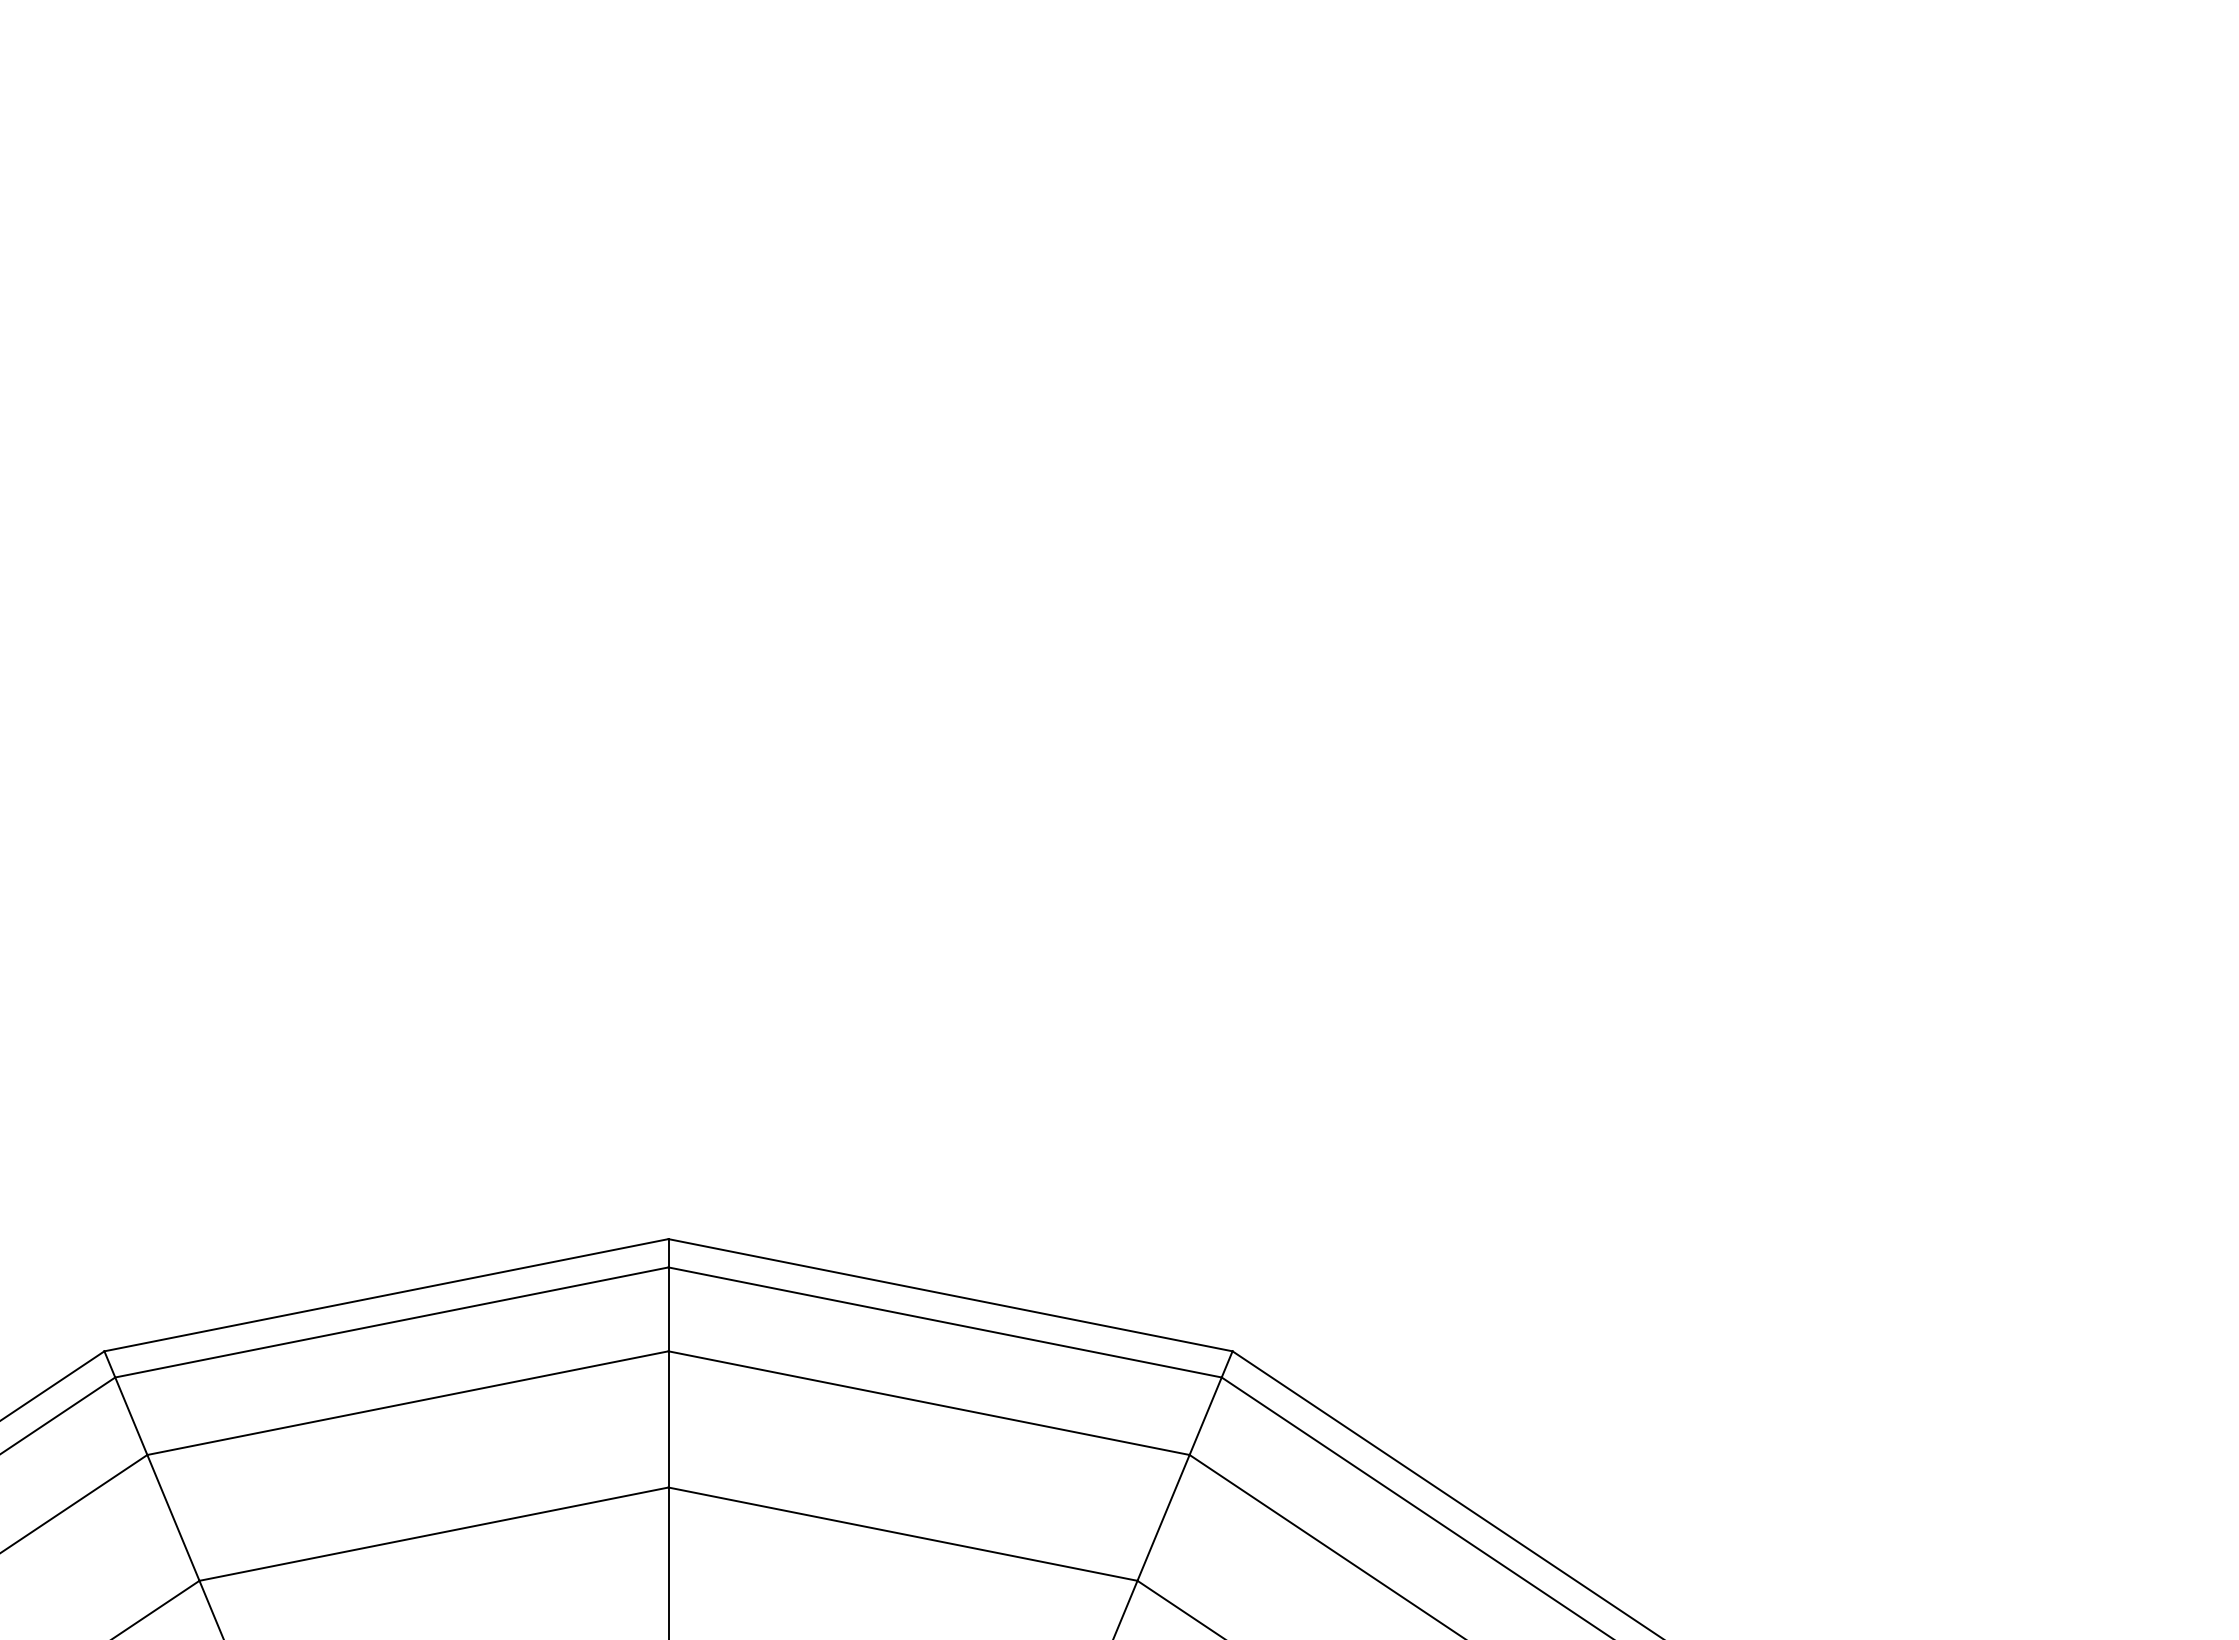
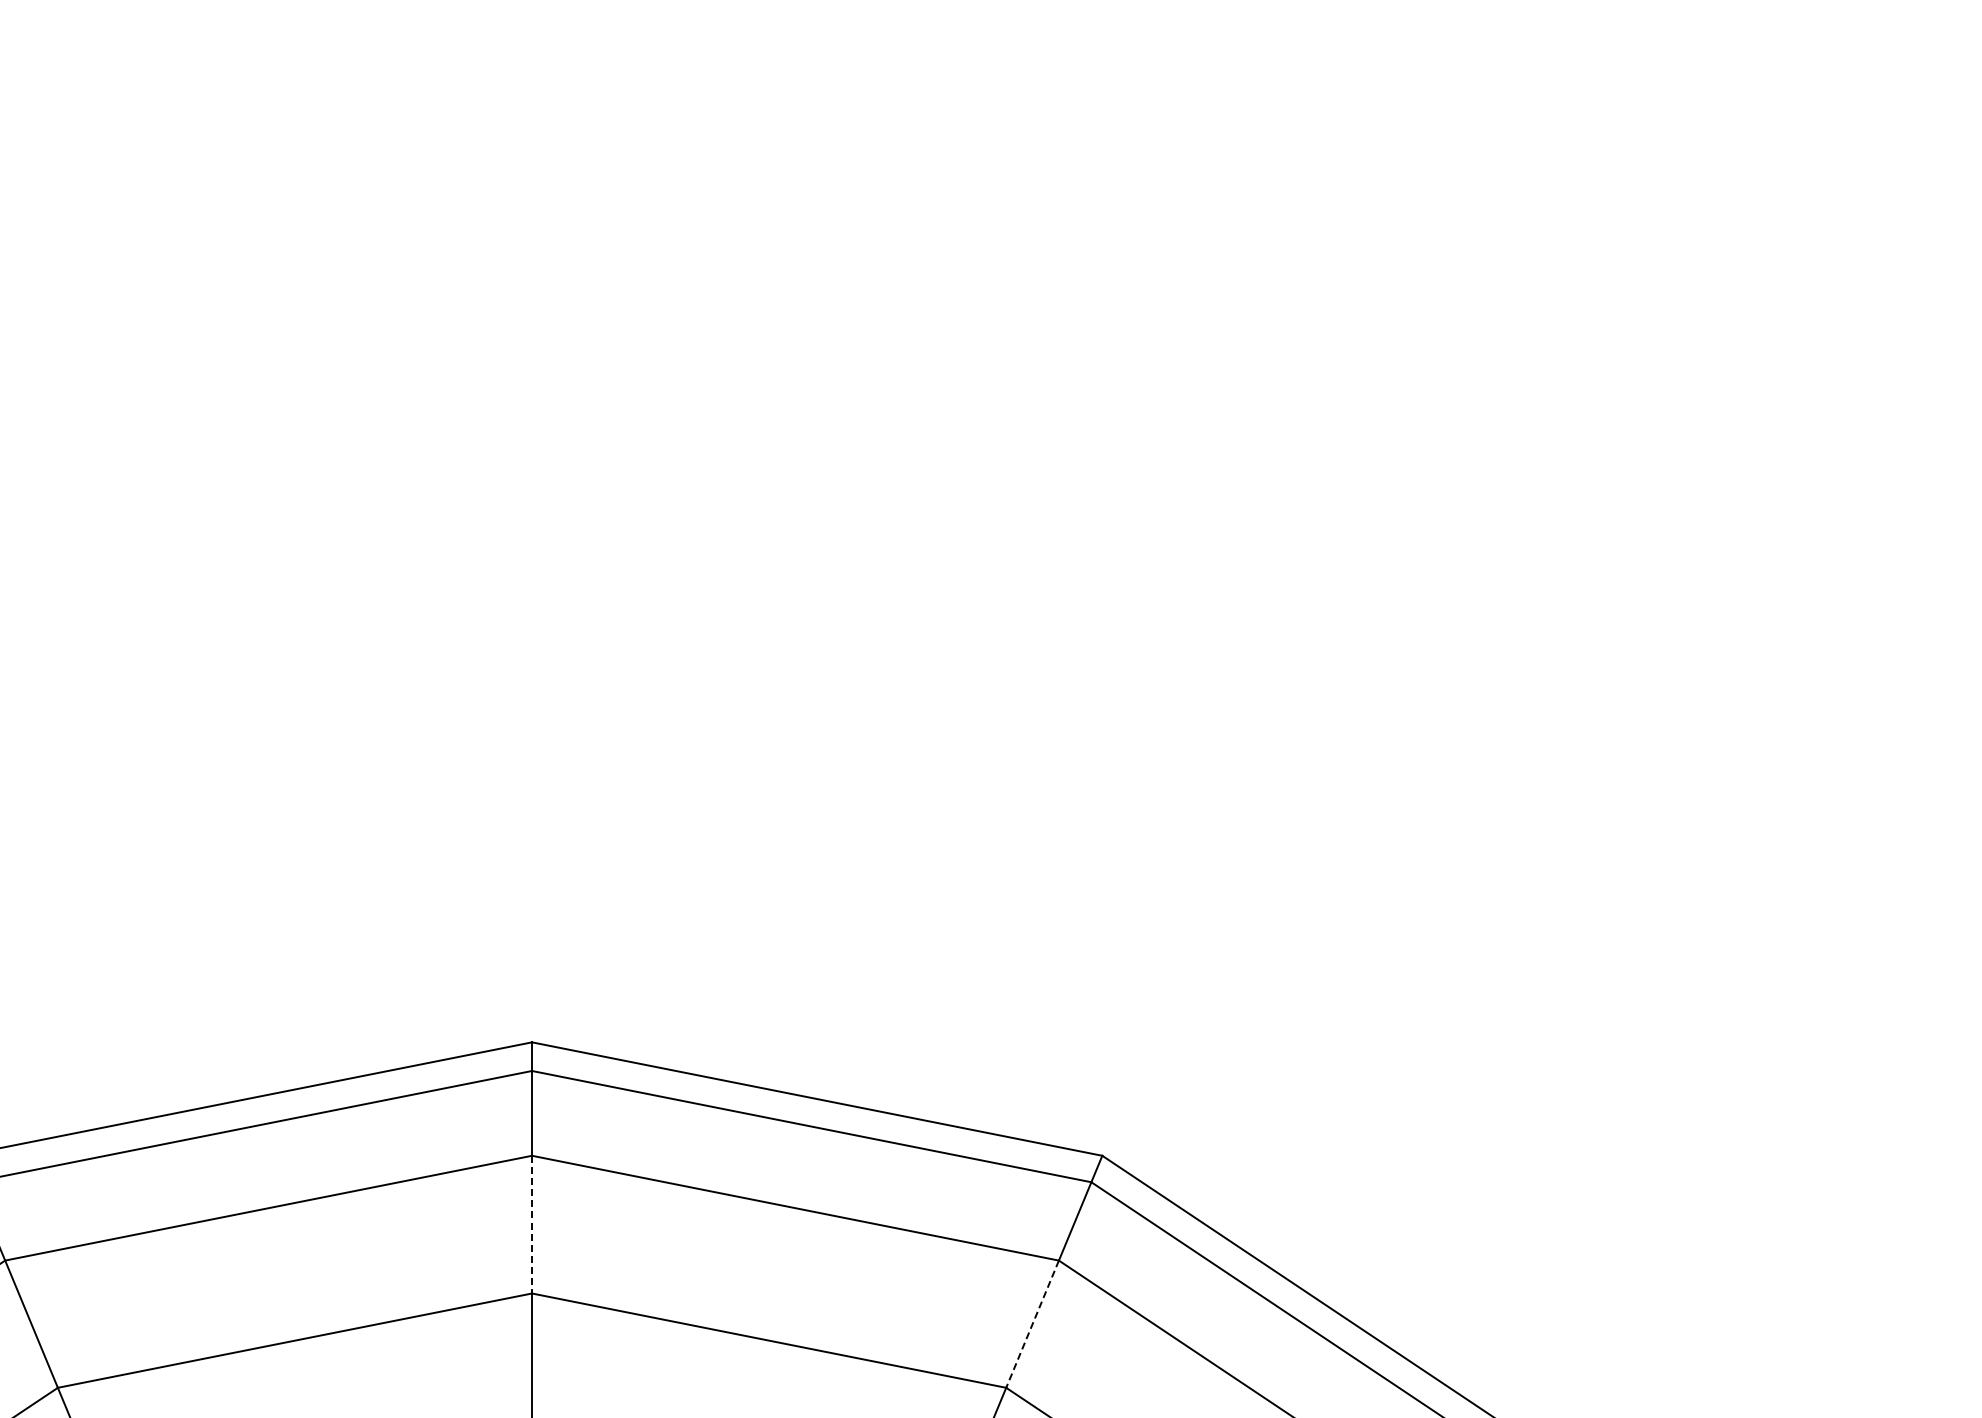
line: (668, 1419) -> (532, 1224), solid -> dashed
line: (1163, 1518) -> (1032, 1324), solid -> dashed

